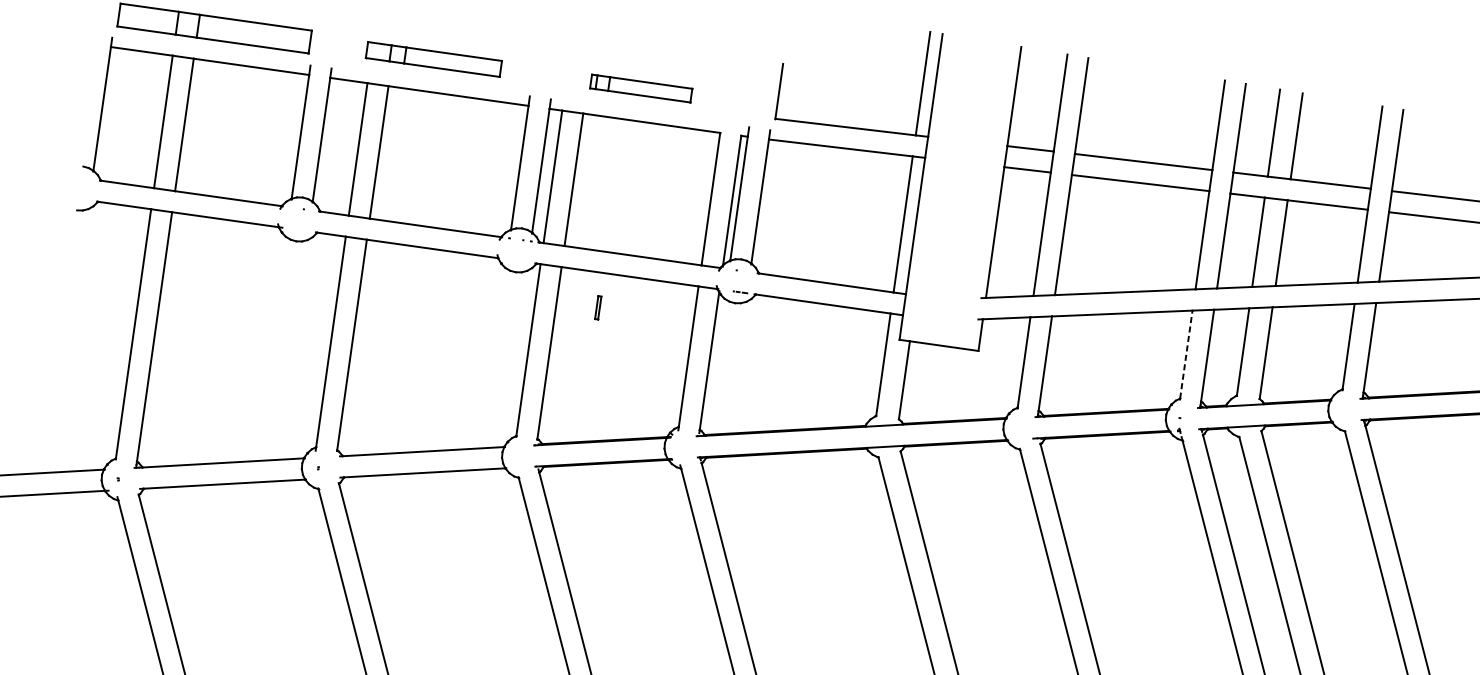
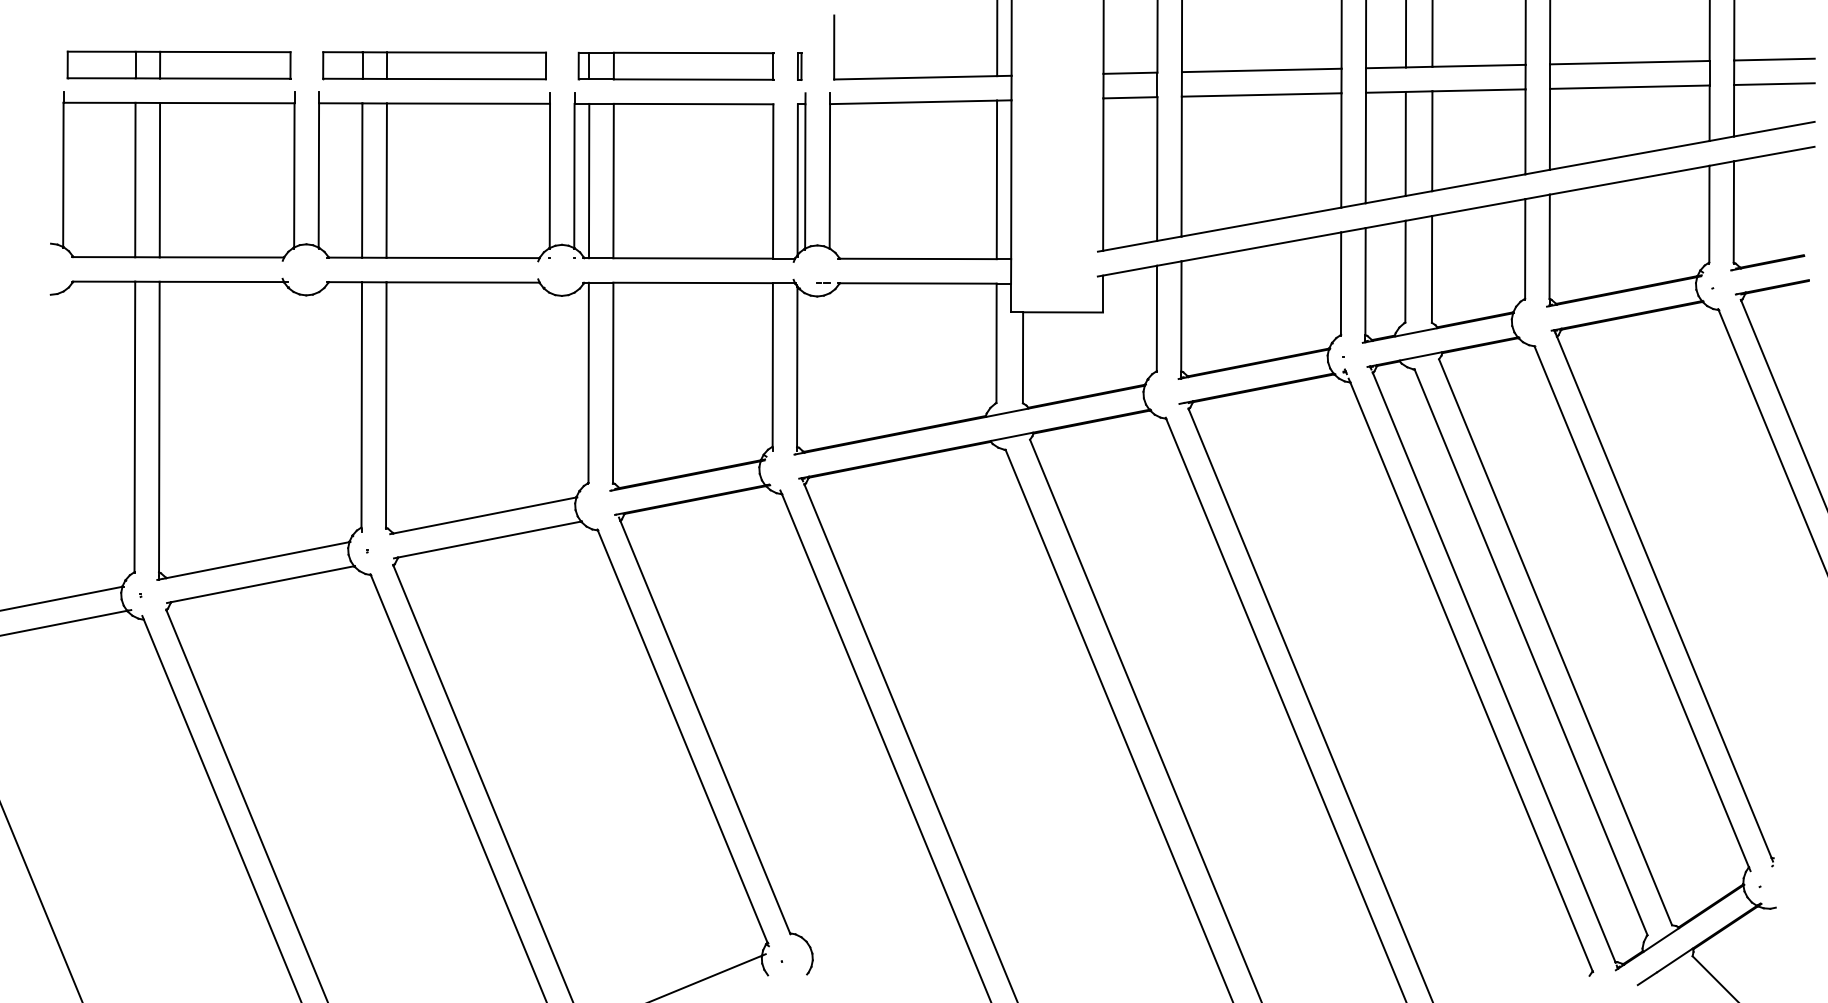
part: (433, 59) -> (434, 65), size x1.43
part: (640, 87) -> (675, 65), size x1.67
part: (598, 307) -> (799, 66), moved
line: (1186, 354) -> (1341, 283), dashed -> solid

